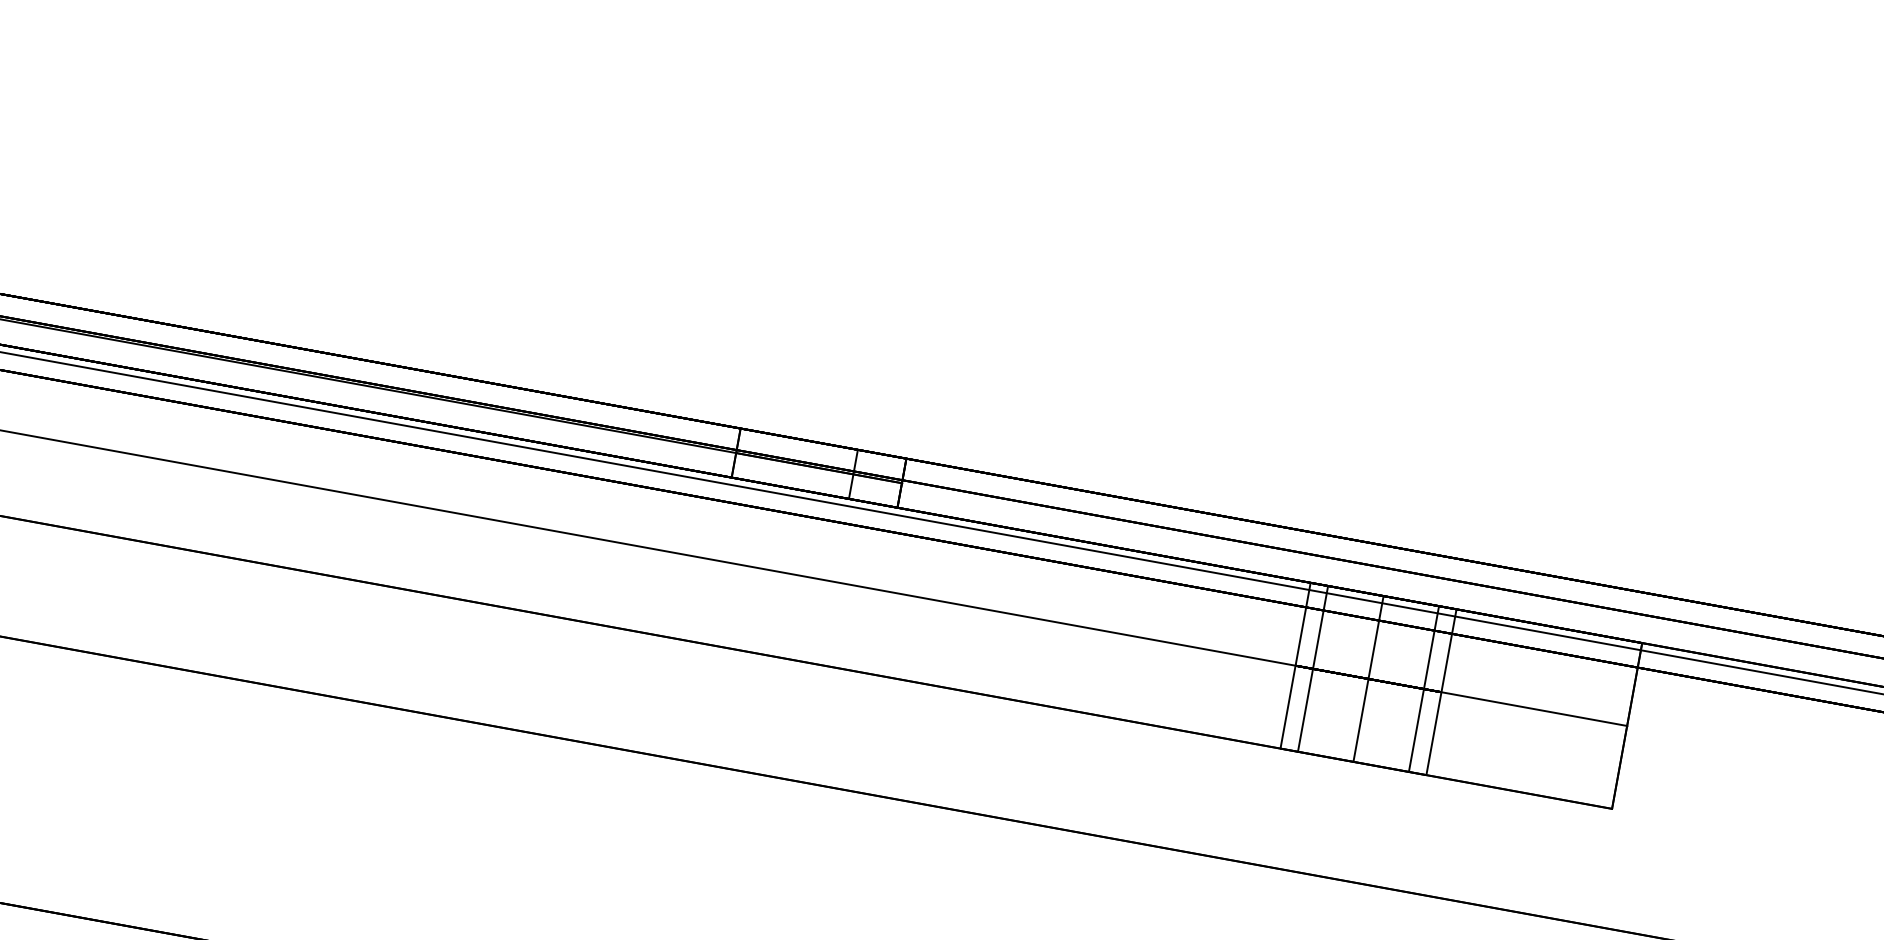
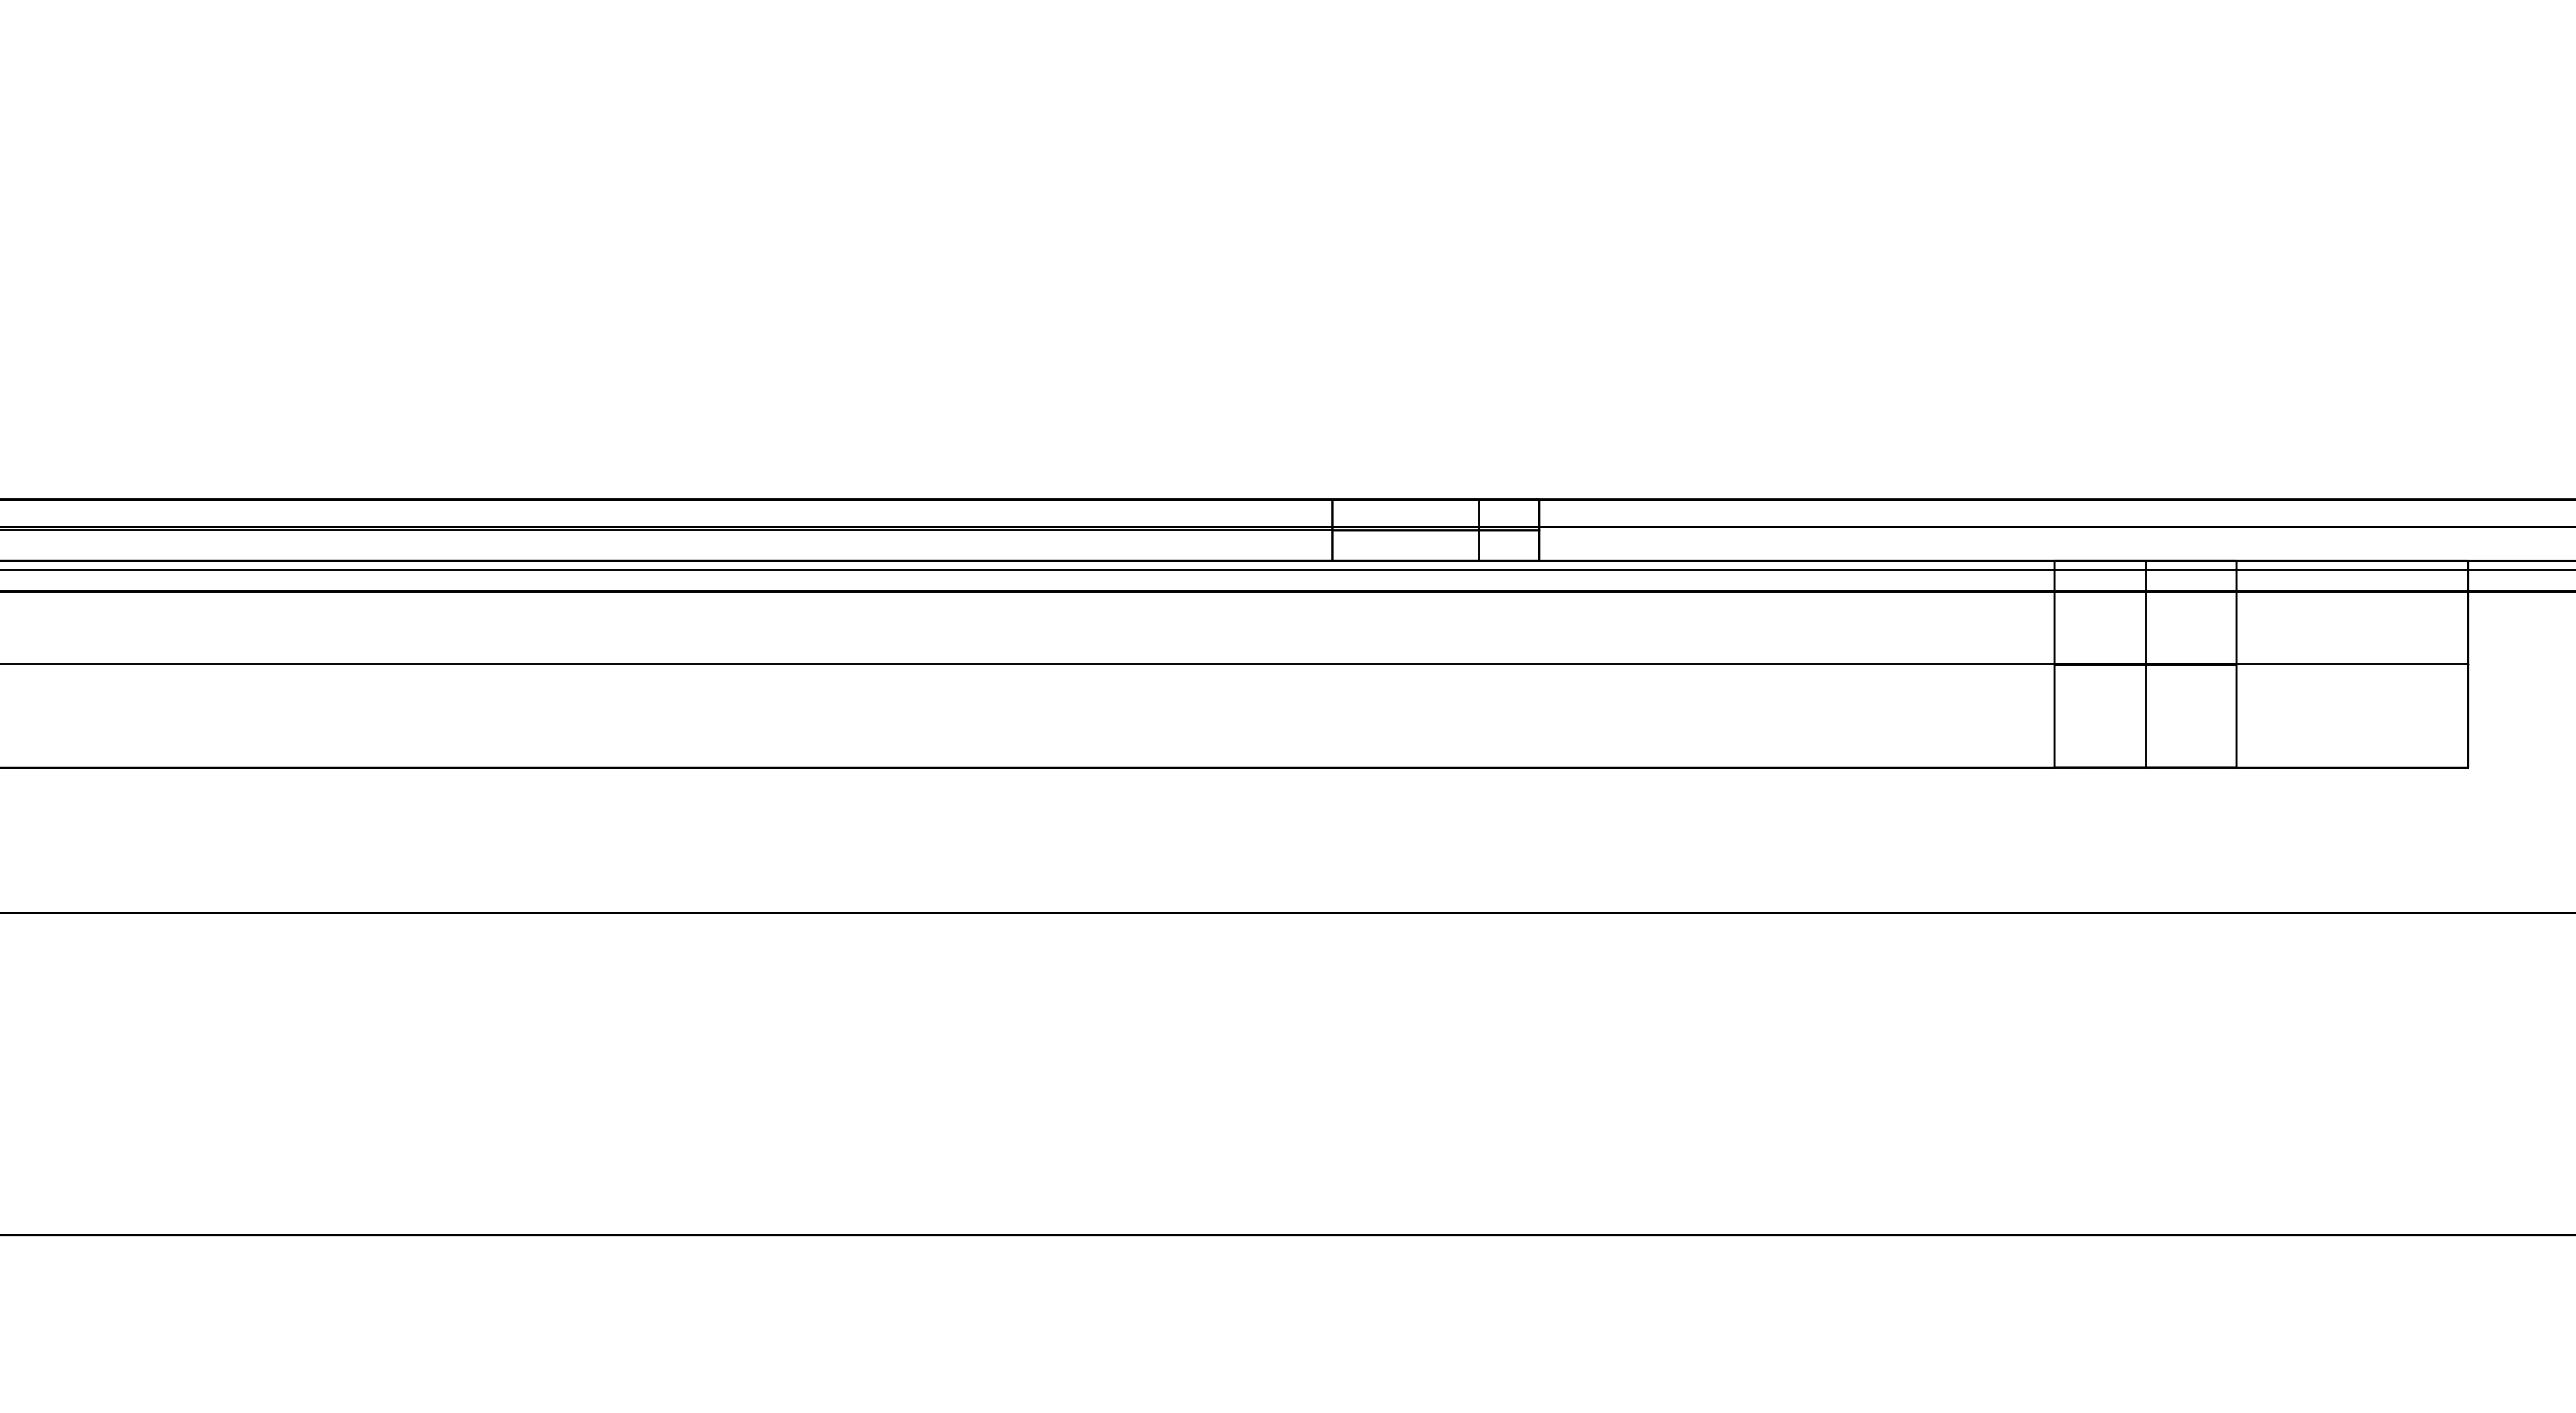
line: (1313, 668) -> (2076, 663), removed
line: (1423, 688) -> (2214, 663), removed

